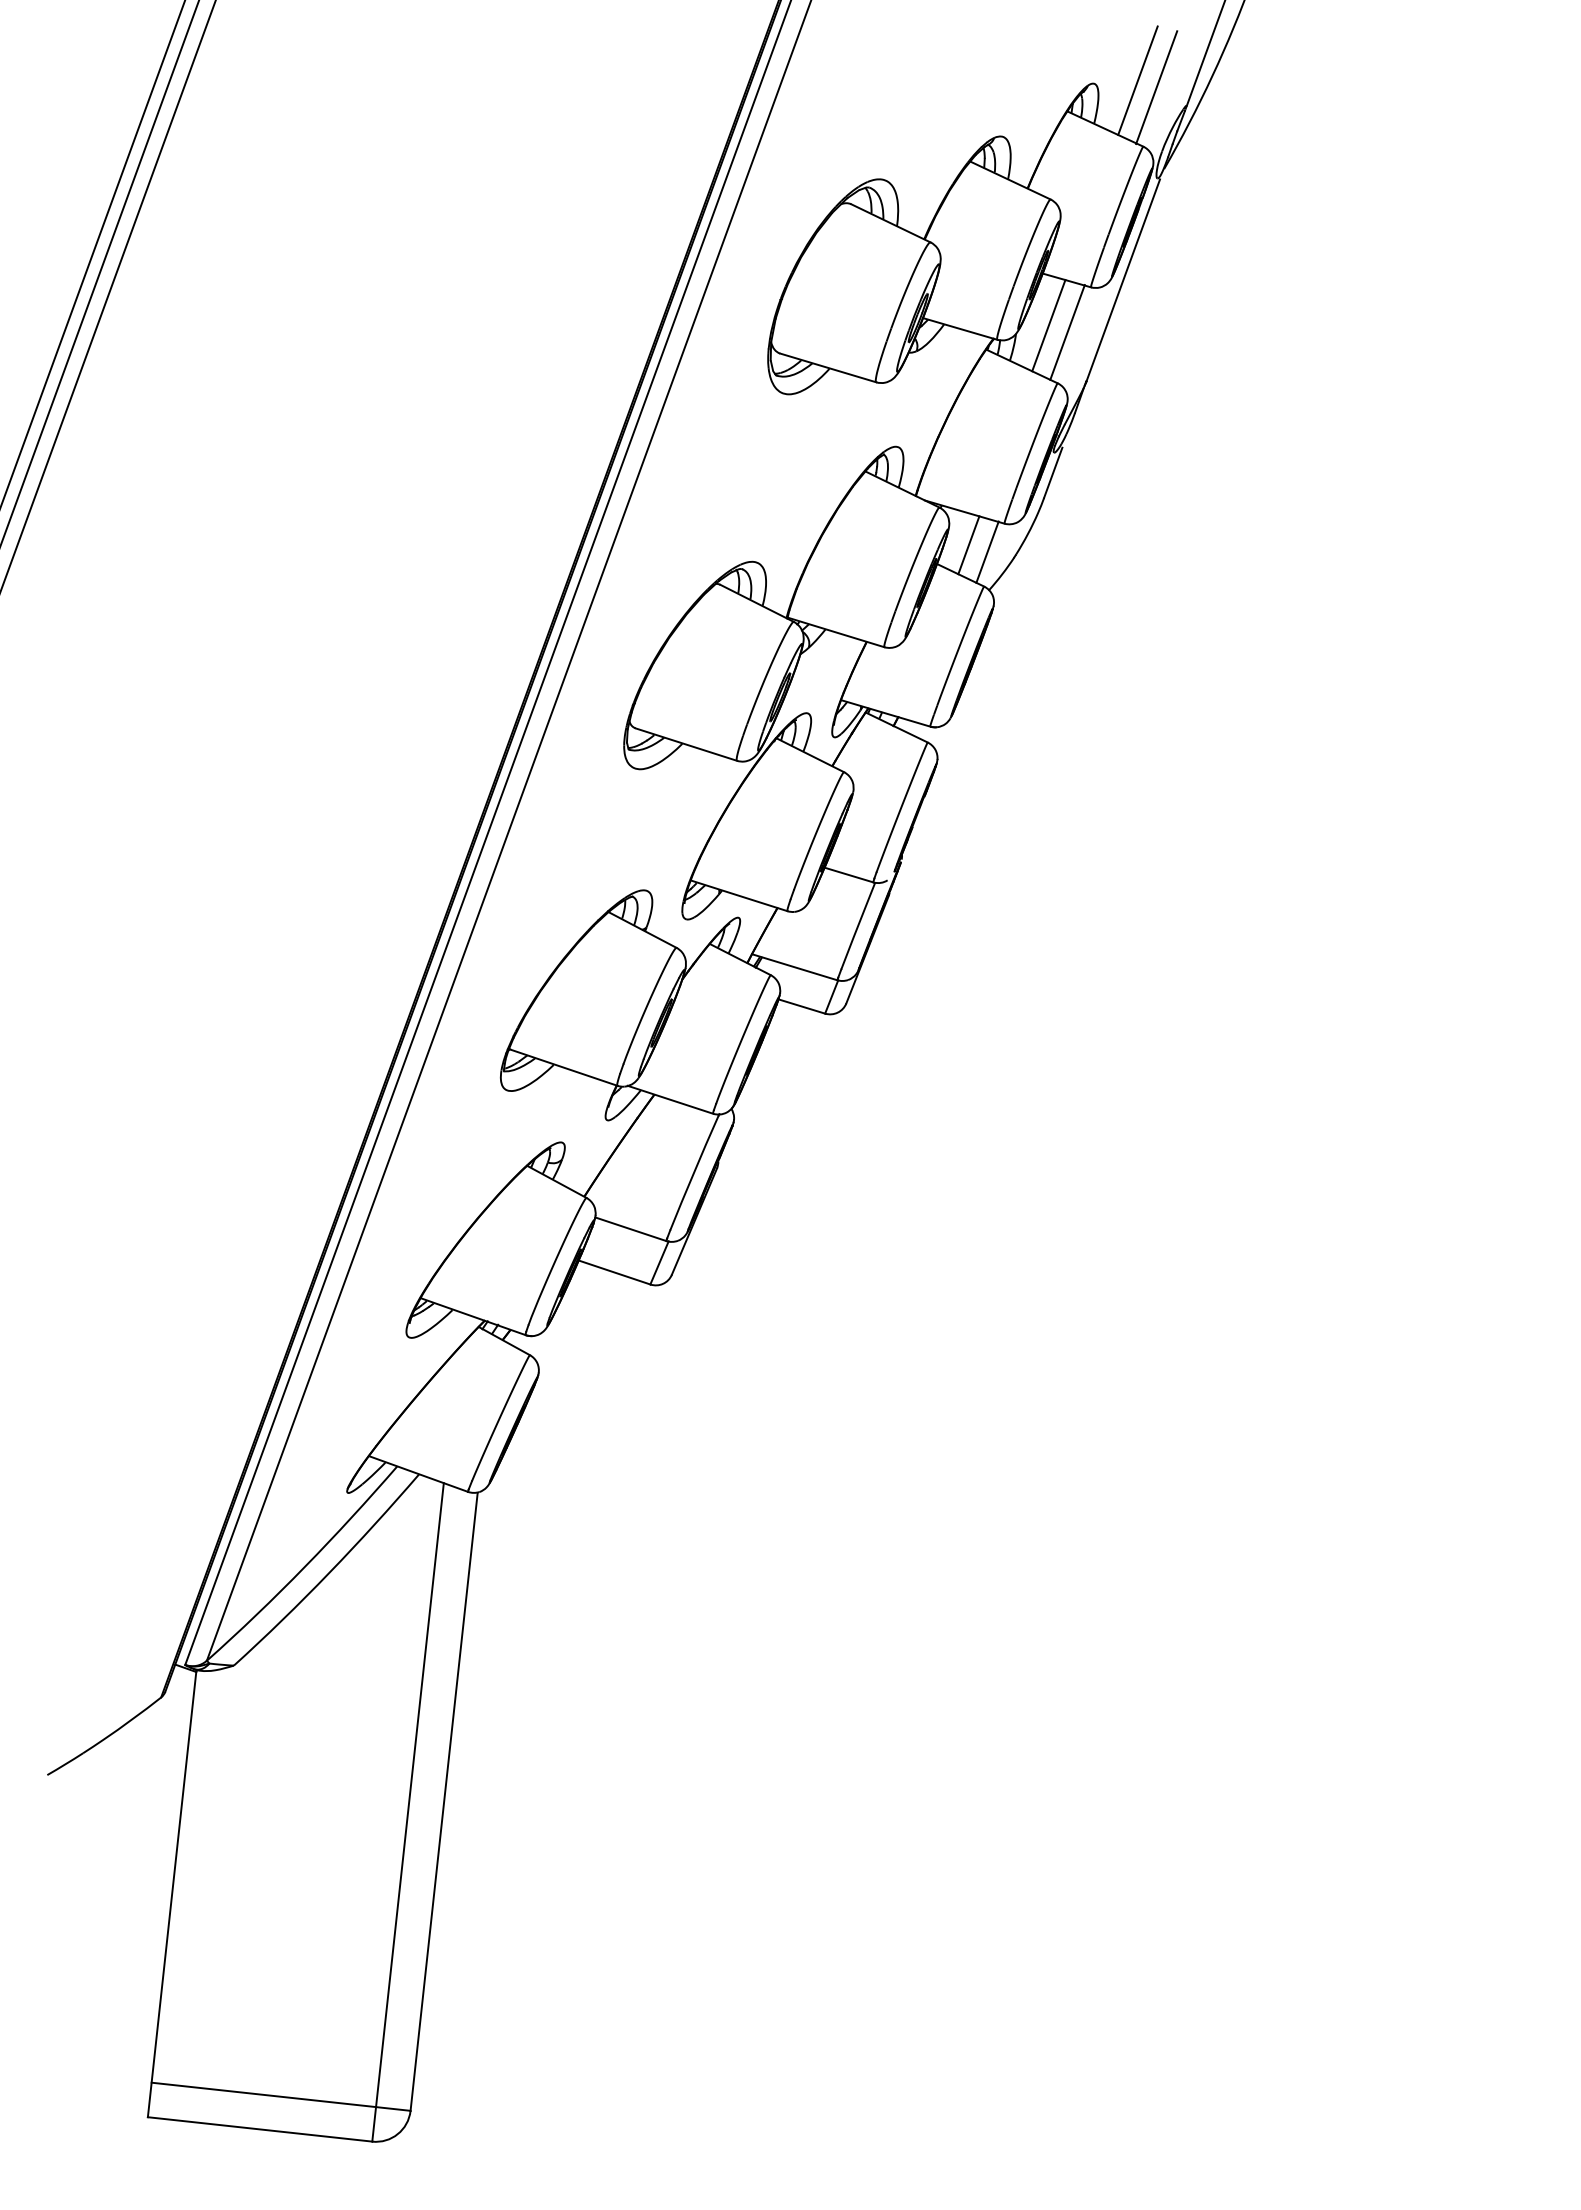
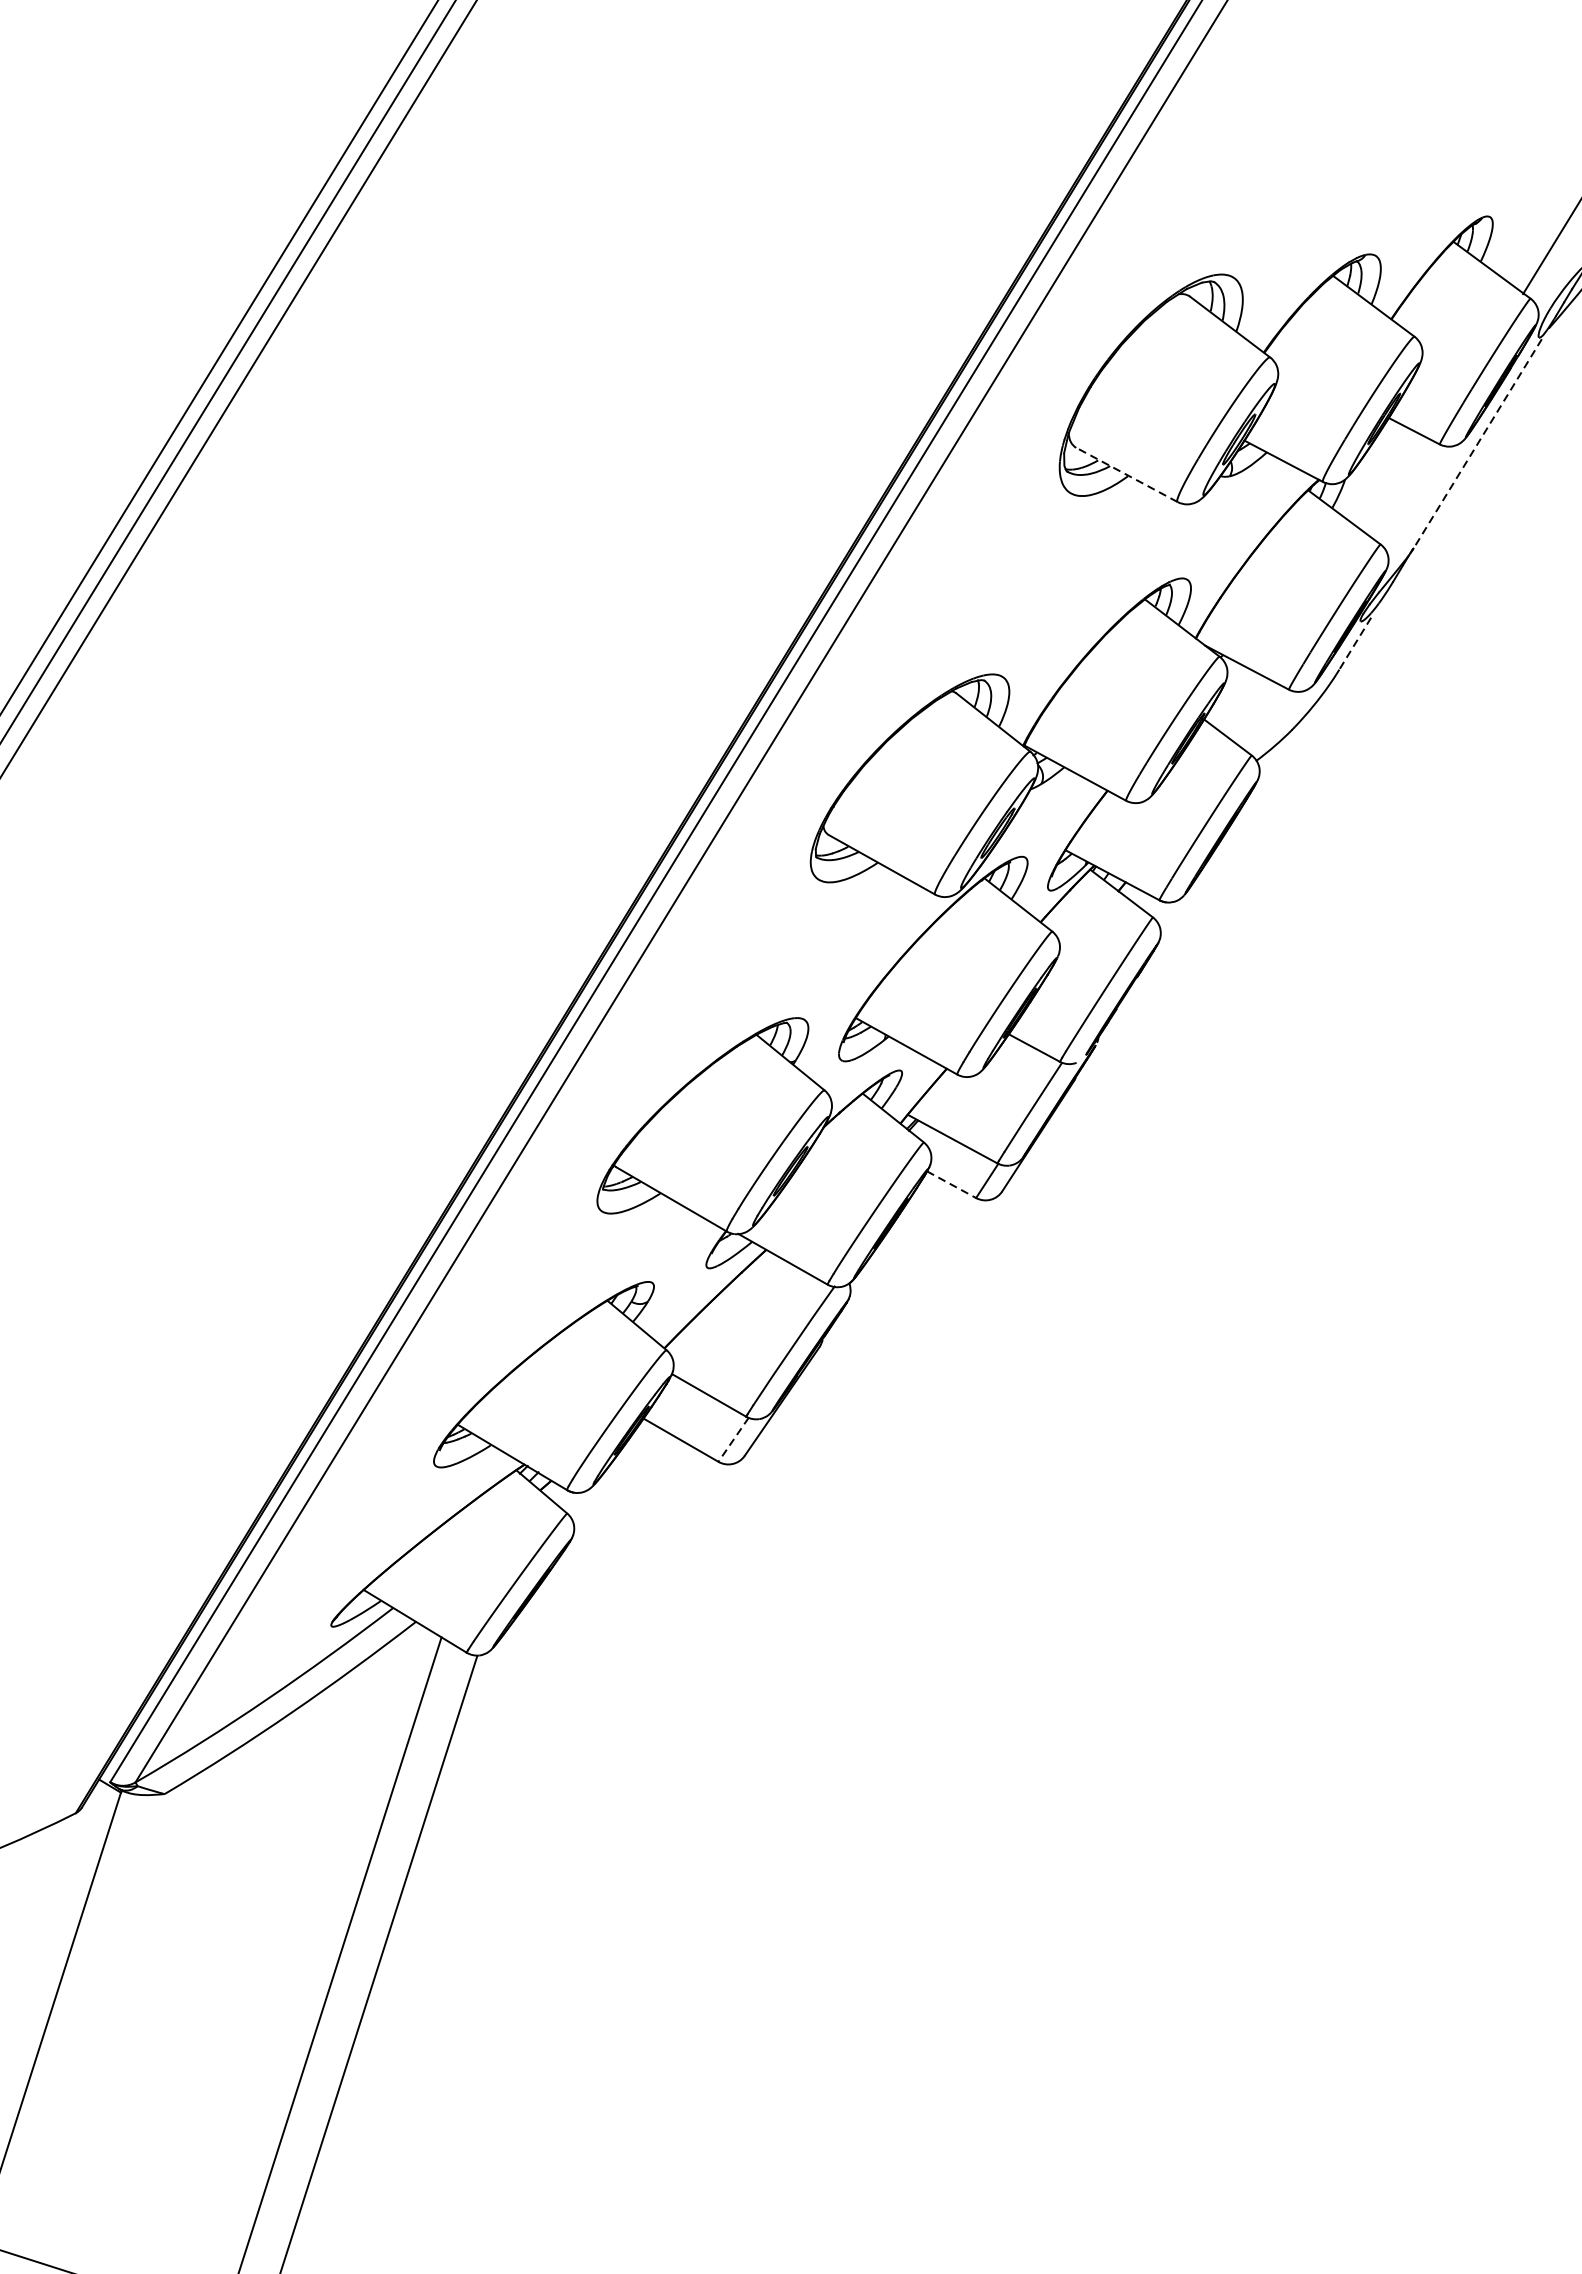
line: (1137, 80) -> (1539, 223), removed
line: (1123, 280) -> (1477, 444), solid -> dashed
line: (1048, 325) -> (1383, 477), removed
line: (1067, 332) -> (1403, 489), removed
line: (827, 367) -> (1126, 474), solid -> dashed
line: (1053, 472) -> (1355, 643), solid -> dashed
line: (968, 545) -> (1243, 705), removed
line: (987, 551) -> (1263, 716), removed
line: (802, 1006) -> (952, 1184), solid -> dashed
line: (659, 1263) -> (733, 1440), solid -> dashed

